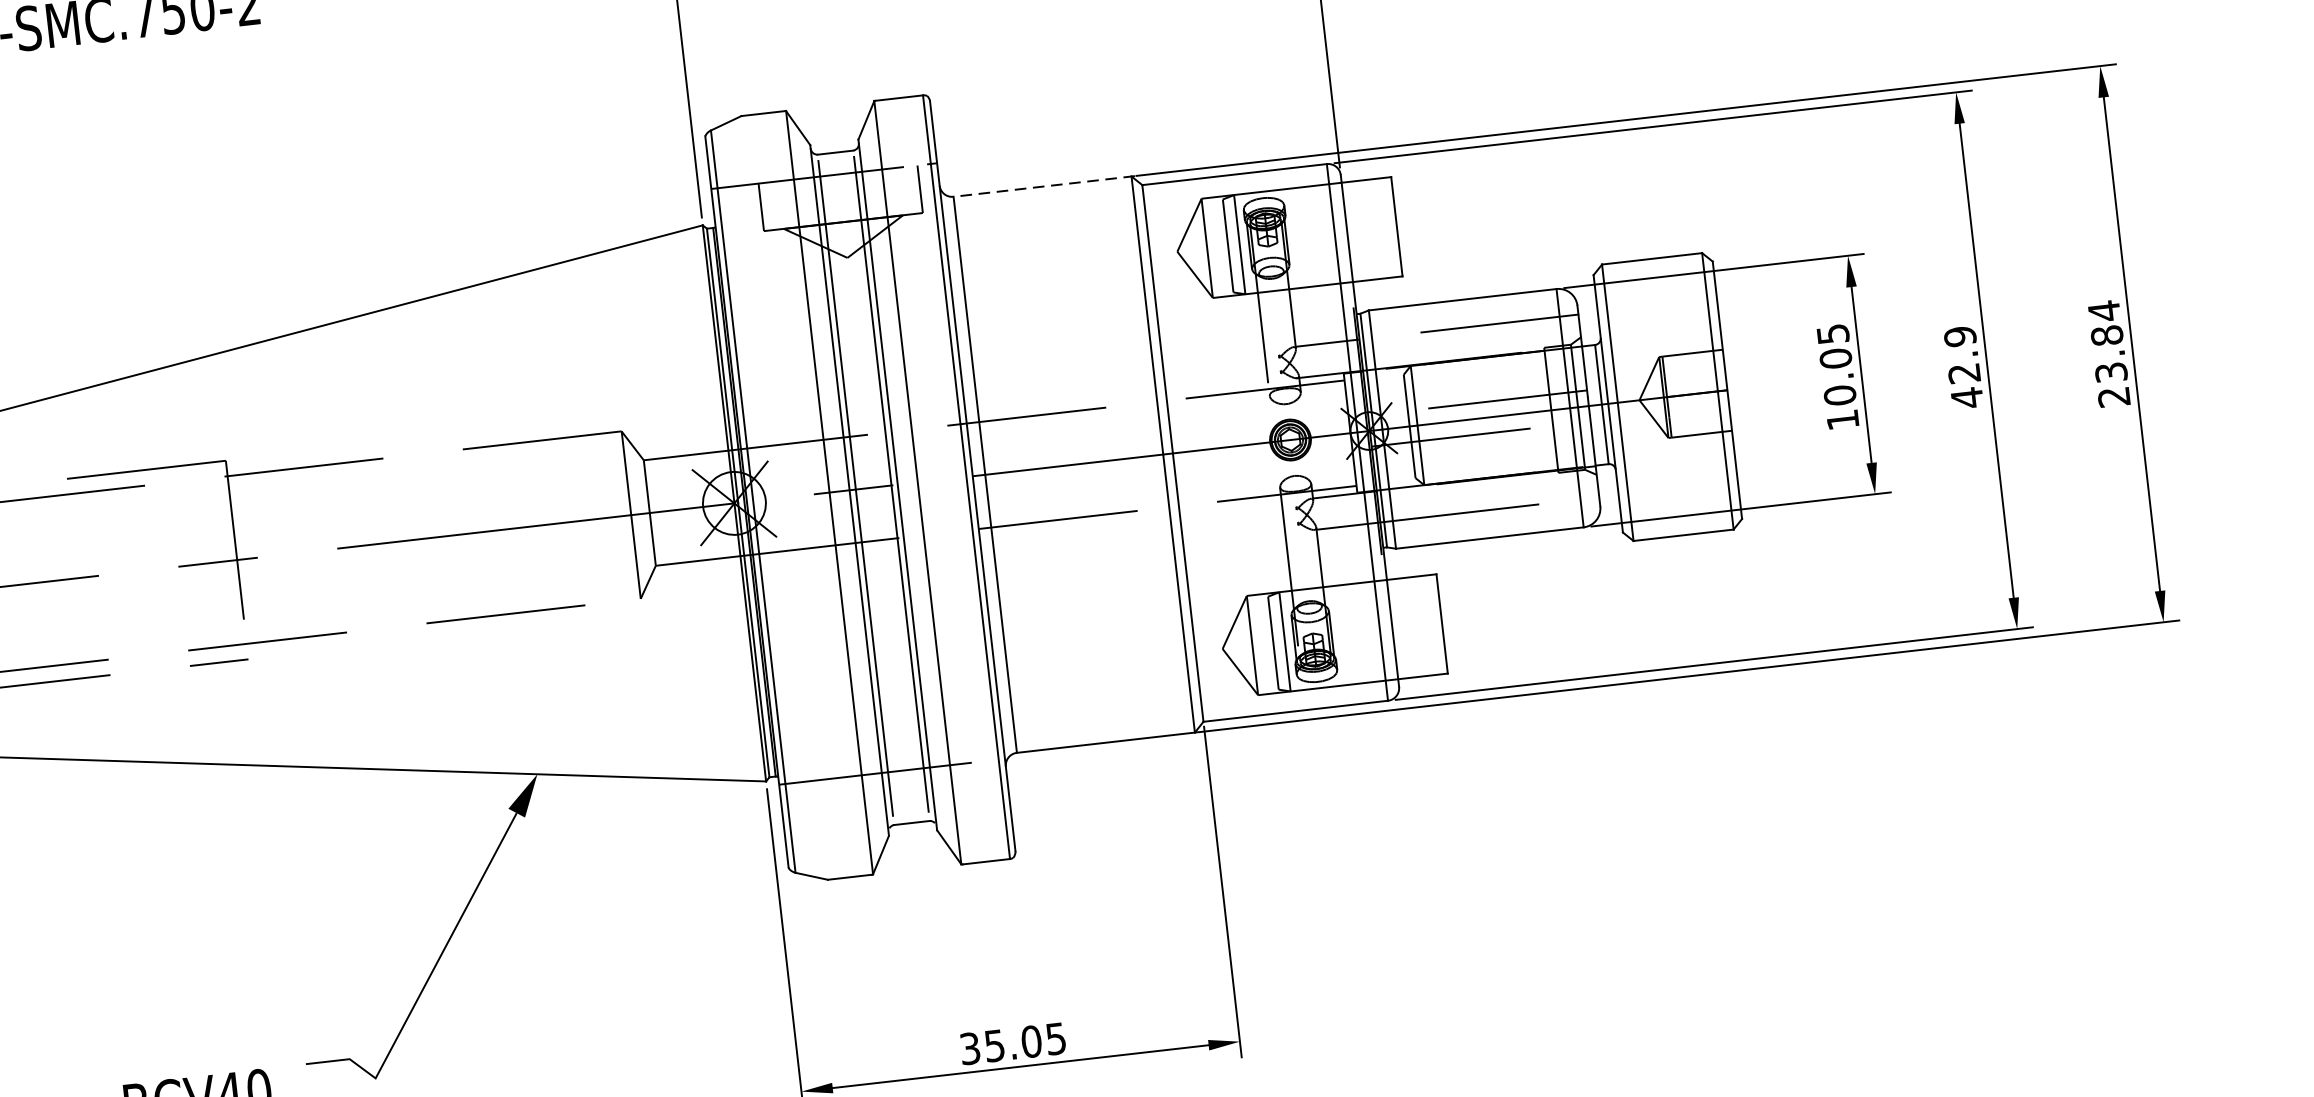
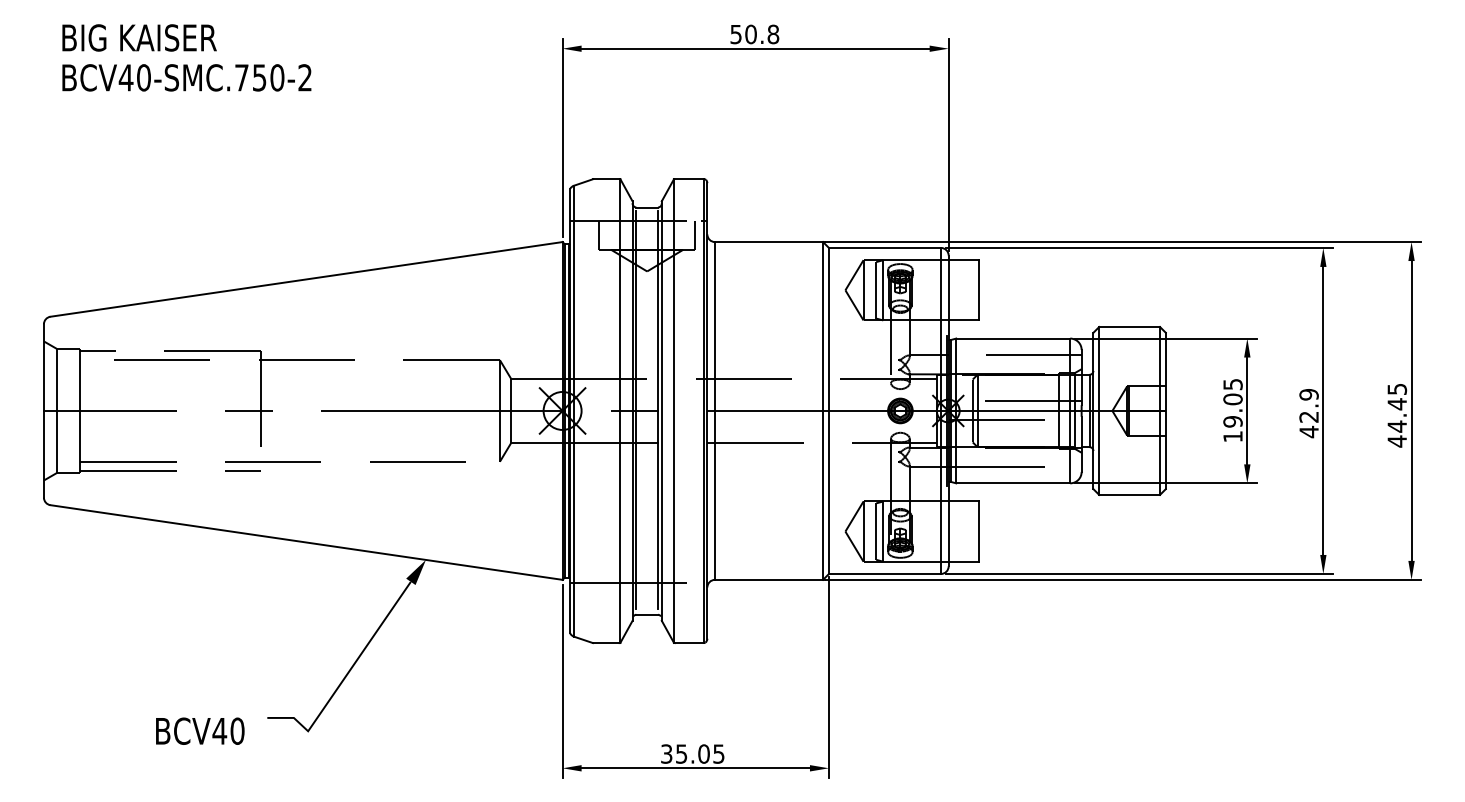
line: (1043, 187) -> (769, 242), dashed -> solid
text: (2109, 354) -> (1397, 415), 23.84 -> 44.45
text: (1839, 395) -> (1232, 421), 10.05 -> 19.05

